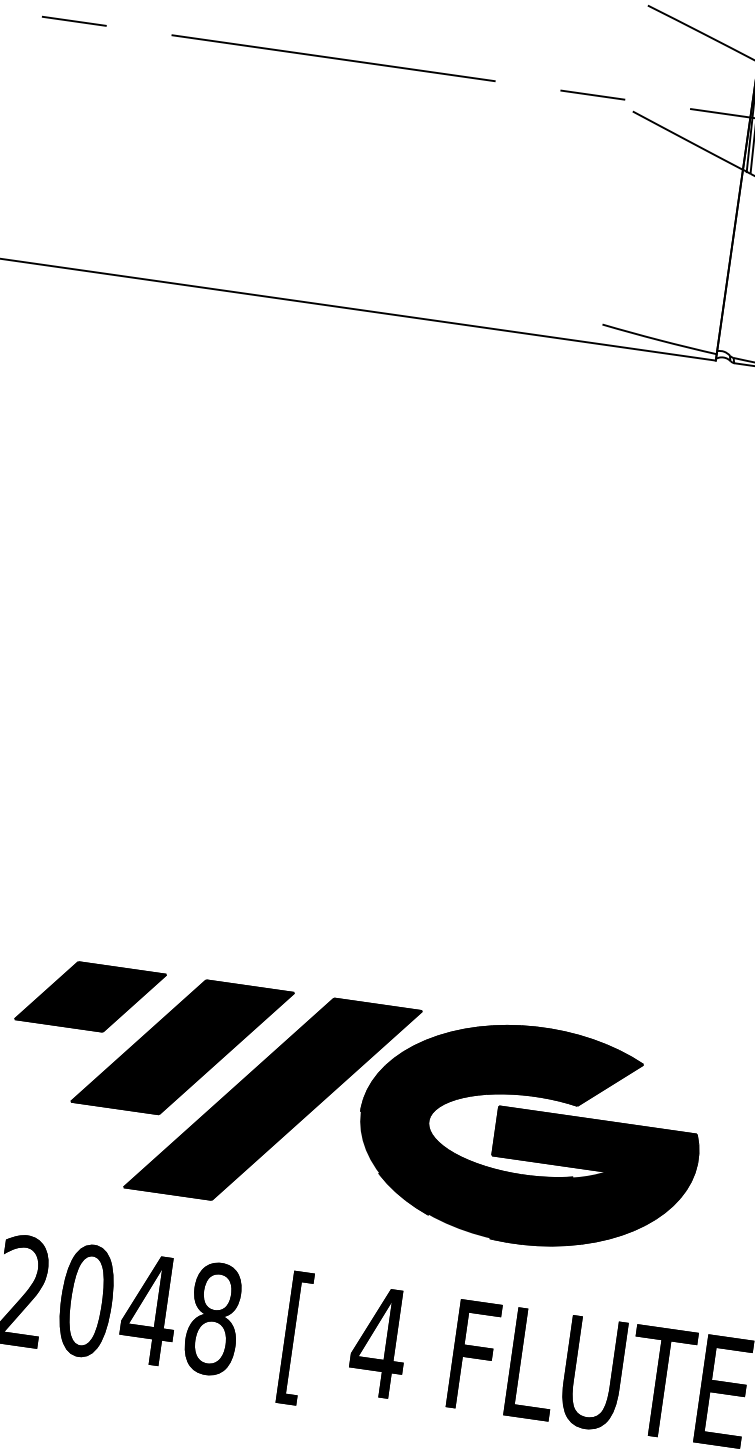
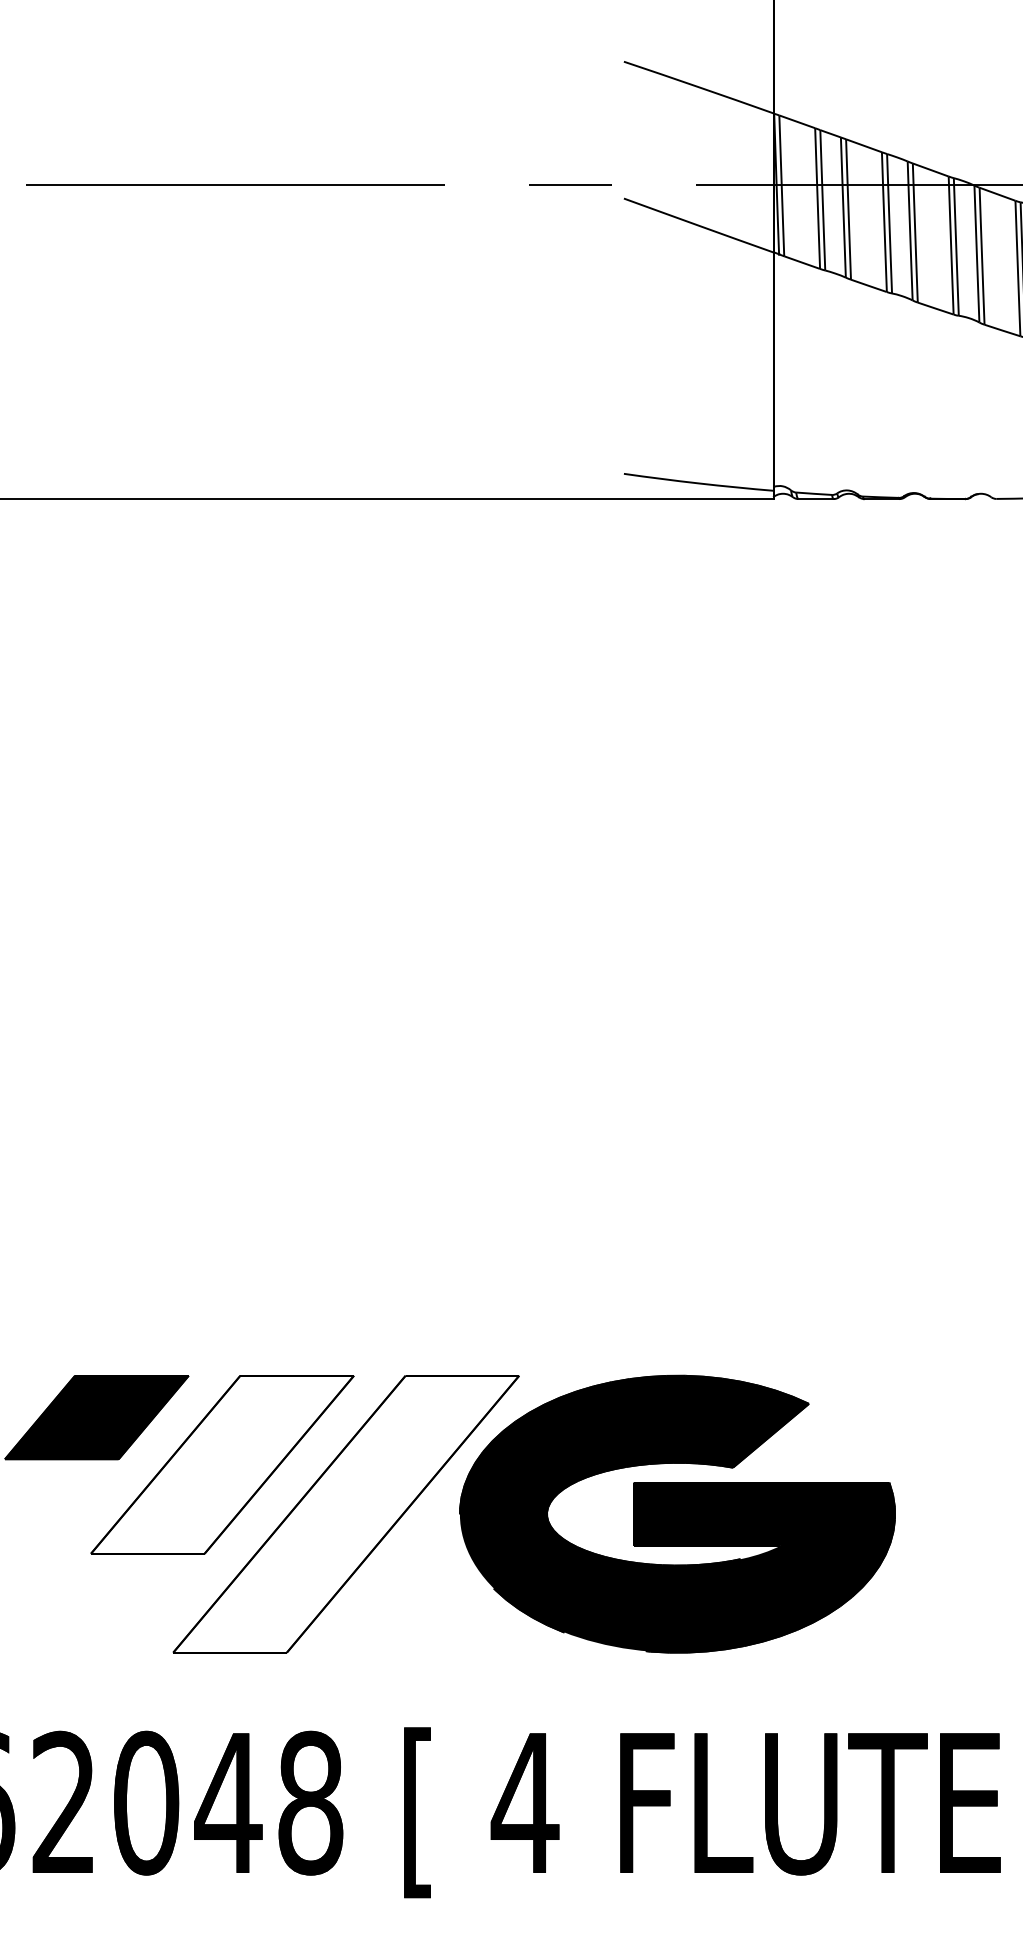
fill: (182, 1047) -> (222, 1464), removed
fill: (273, 1098) -> (346, 1513), removed

